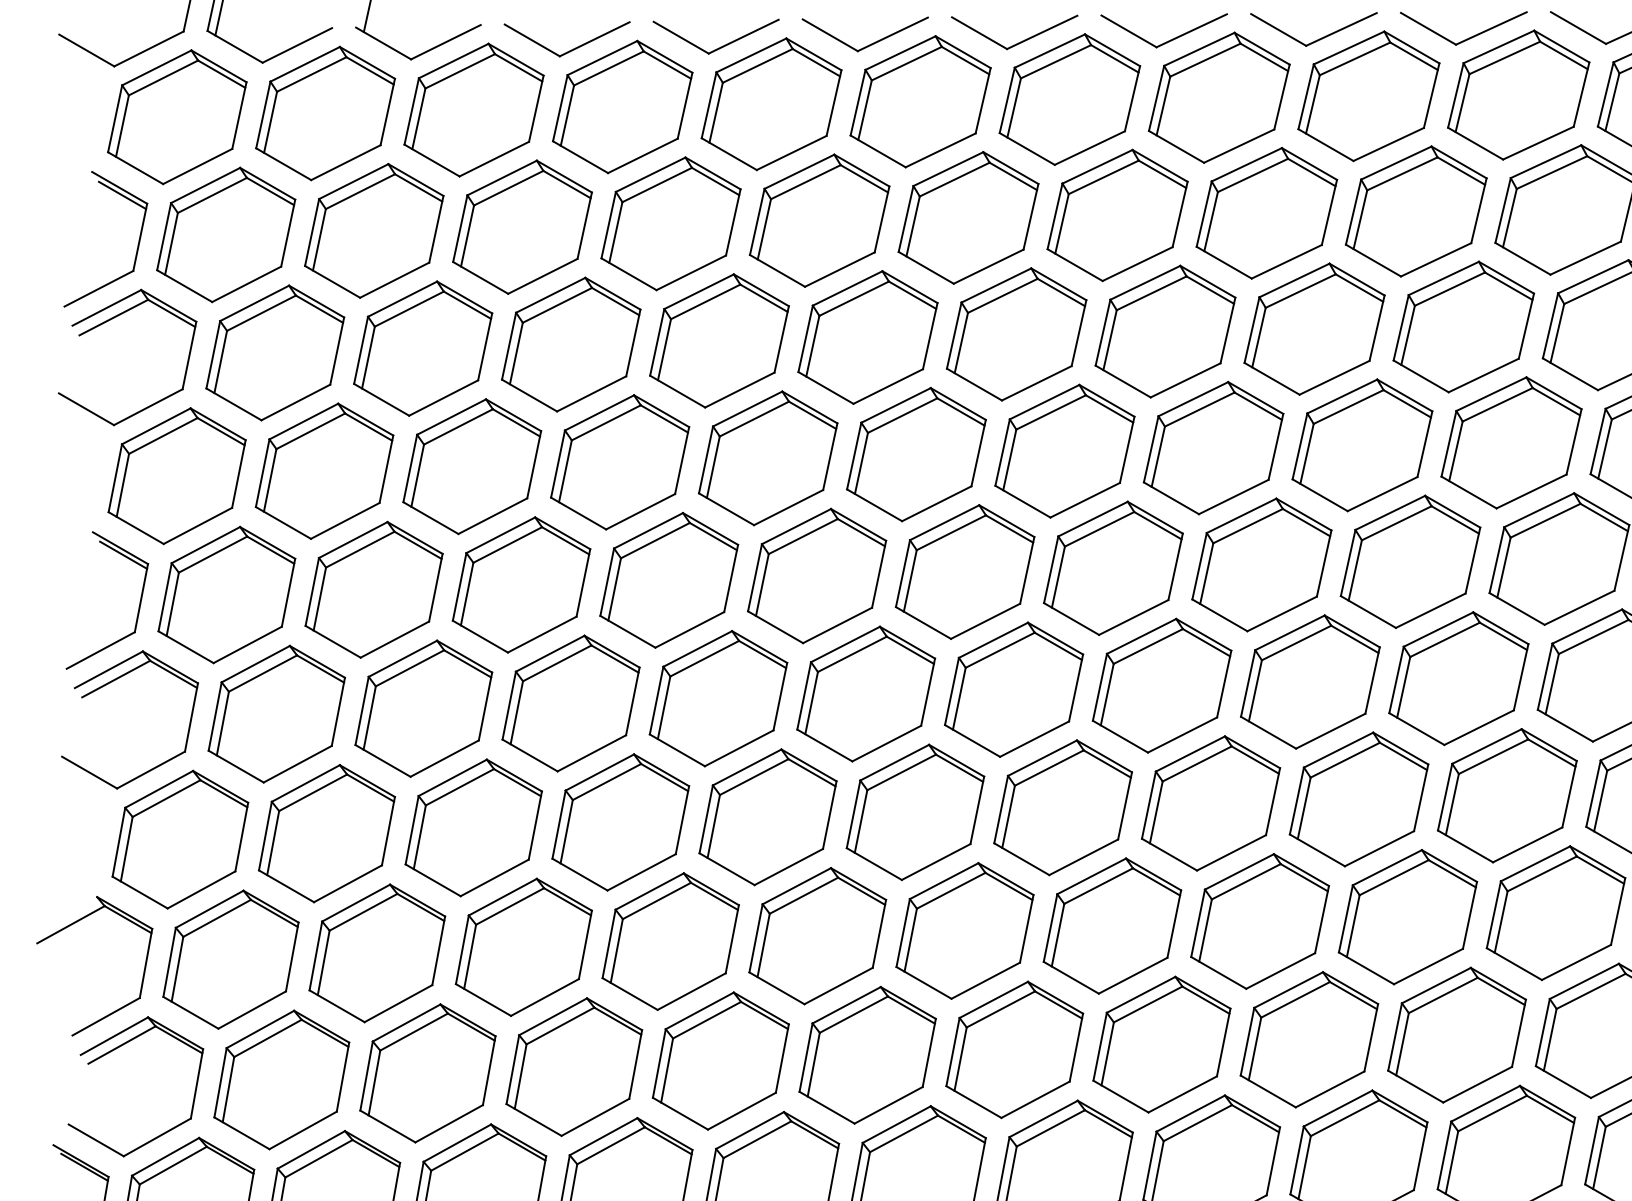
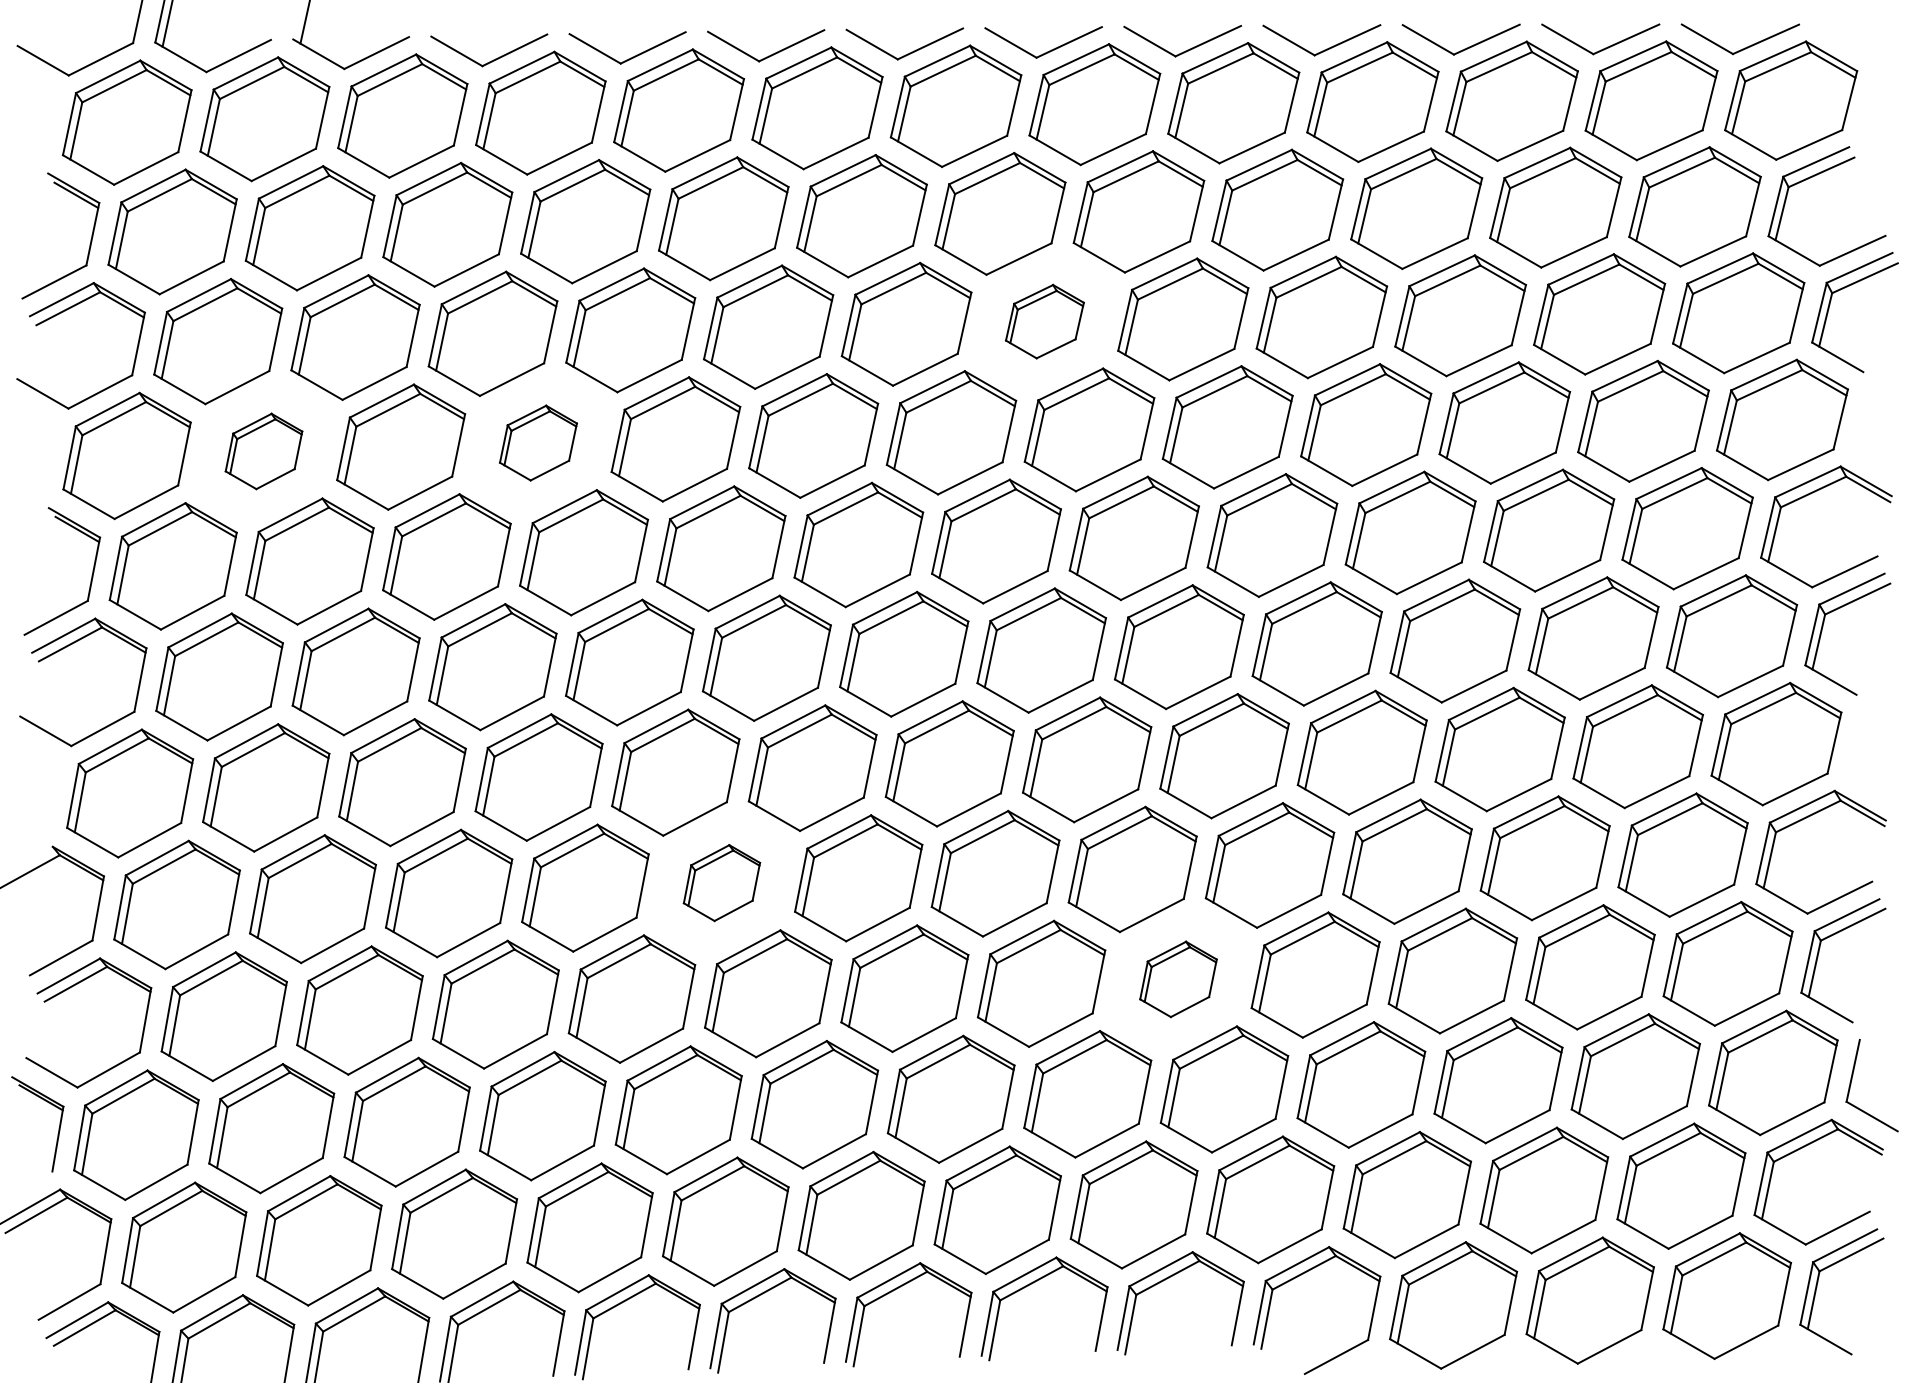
part: (1165, 331) -> (1044, 321), size x0.6
part: (620, 461) -> (538, 442), size x0.6
part: (324, 471) -> (263, 451), size x0.6
part: (817, 935) -> (721, 882), size x0.6
part: (1309, 1039) -> (1178, 979), size x0.6

